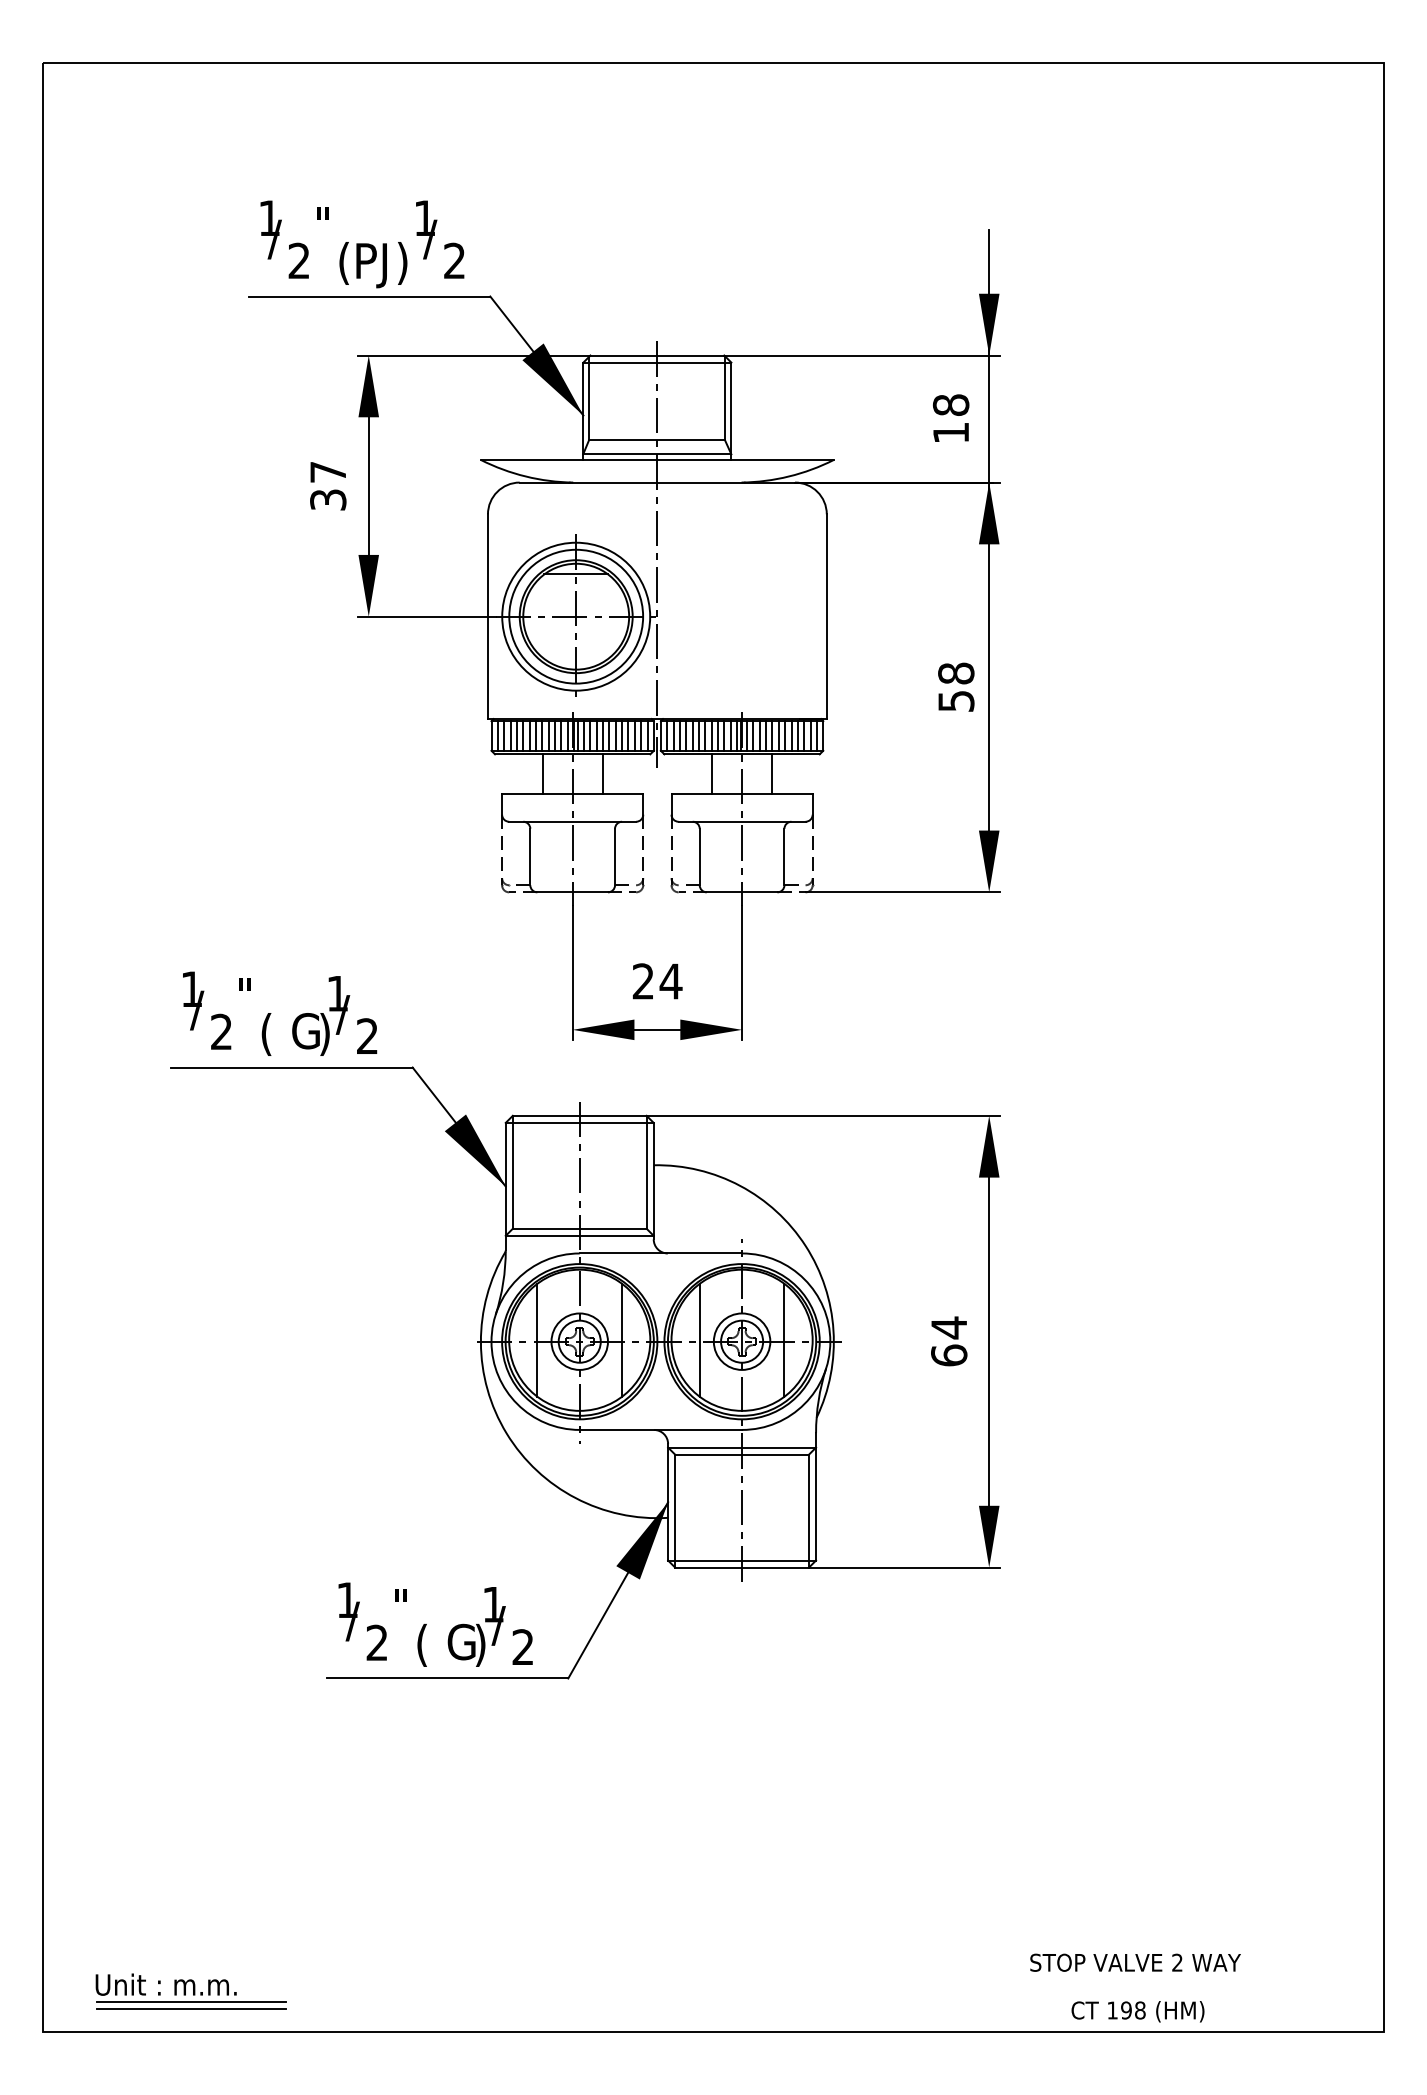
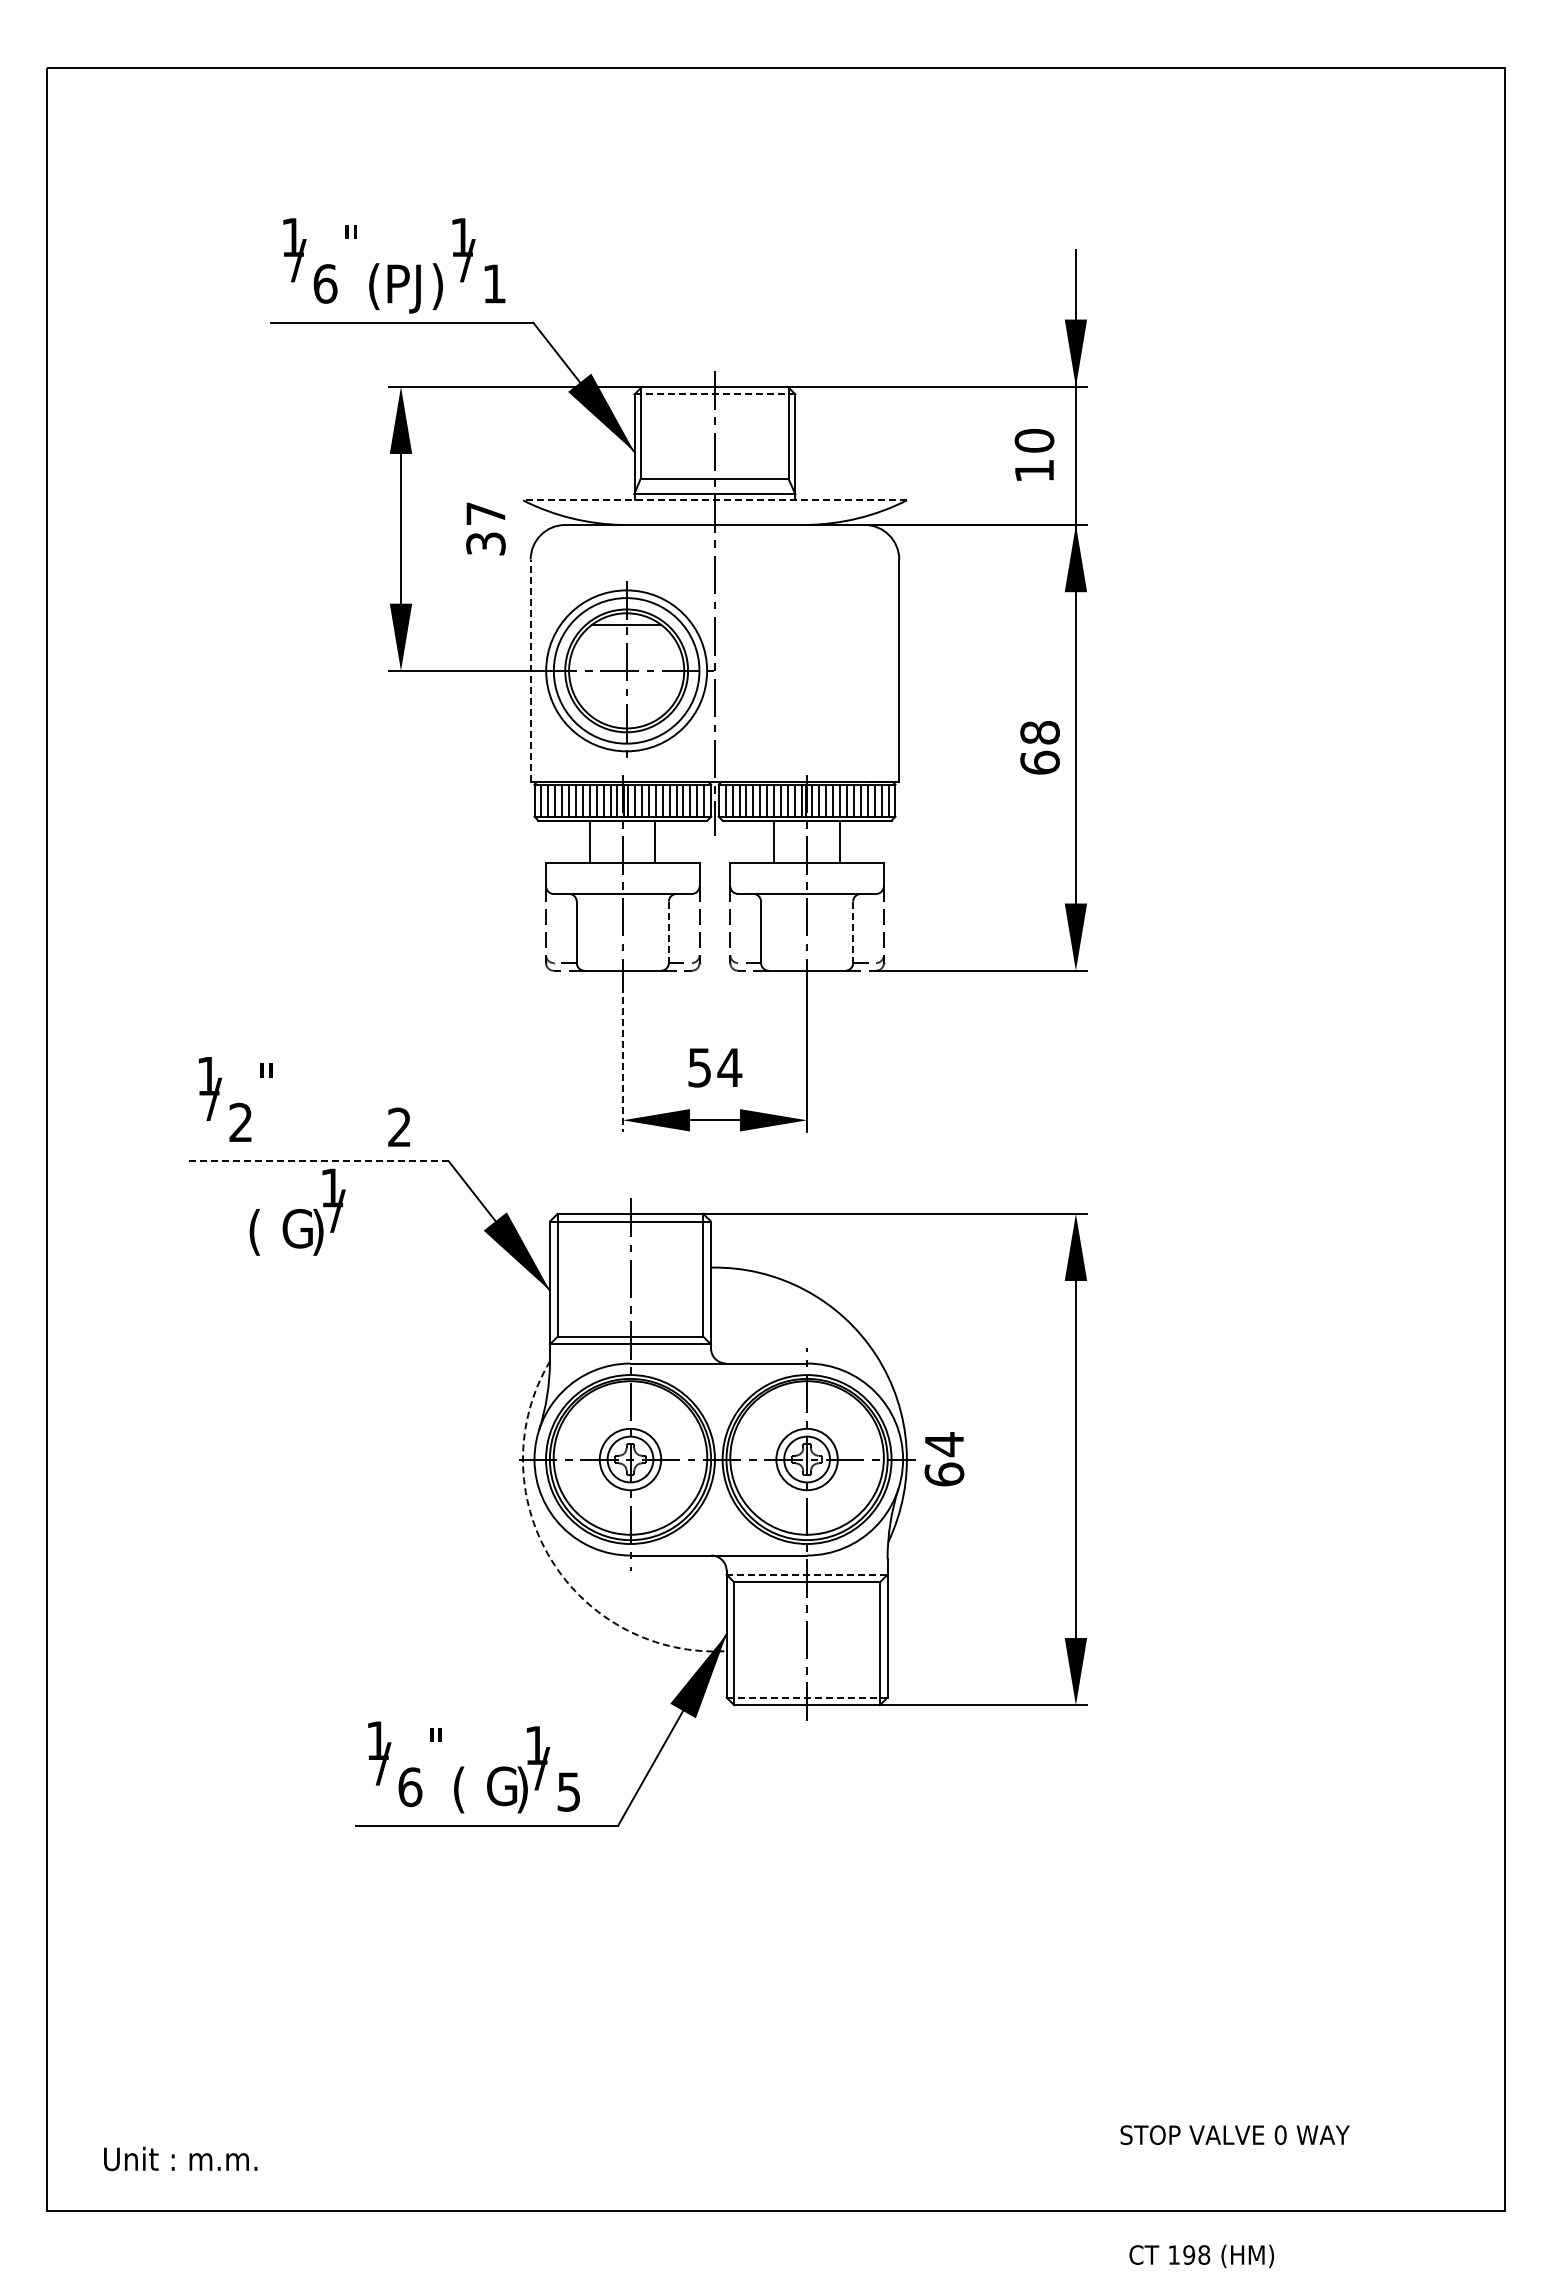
text: (299, 260) -> (325, 283), 2 -> 6
text: (454, 260) -> (494, 283), 2 -> 1
line: (657, 362) -> (715, 394), solid -> dashed
text: (951, 404) -> (1034, 440), 18 -> 10
line: (656, 460) -> (714, 500), solid -> dashed
text: (327, 485) -> (485, 528), moved
line: (487, 616) -> (530, 670), solid -> dashed
text: (955, 700) -> (1039, 762), 58 -> 68
line: (614, 857) -> (668, 932), solid -> dashed
line: (784, 857) -> (853, 932), solid -> dashed
line: (572, 973) -> (622, 1058), solid -> dashed
text: (643, 981) -> (699, 1067), 24 -> 54
text: (305, 1015) -> (297, 1211), moved
line: (292, 1067) -> (317, 1161), solid -> dashed
line: (537, 1339) -> (584, 1457), removed
line: (622, 1339) -> (676, 1457), removed
line: (700, 1339) -> (761, 1457), removed
line: (784, 1339) -> (853, 1457), removed
text: (949, 1341) -> (944, 1459), moved
arc: (507, 1433) -> (551, 1559), solid -> dashed
line: (741, 1447) -> (806, 1574), solid -> dashed
line: (742, 1560) -> (807, 1697), solid -> dashed
text: (377, 1643) -> (410, 1787), 2 -> 6
text: (522, 1646) -> (568, 1791), 2 -> 5
text: (1177, 1962) -> (1280, 2134), 2 -> 0
line: (190, 2001) -> (207, 2177), removed
line: (190, 2009) -> (207, 2185), removed
text: (1137, 2011) -> (1201, 2256), moved

